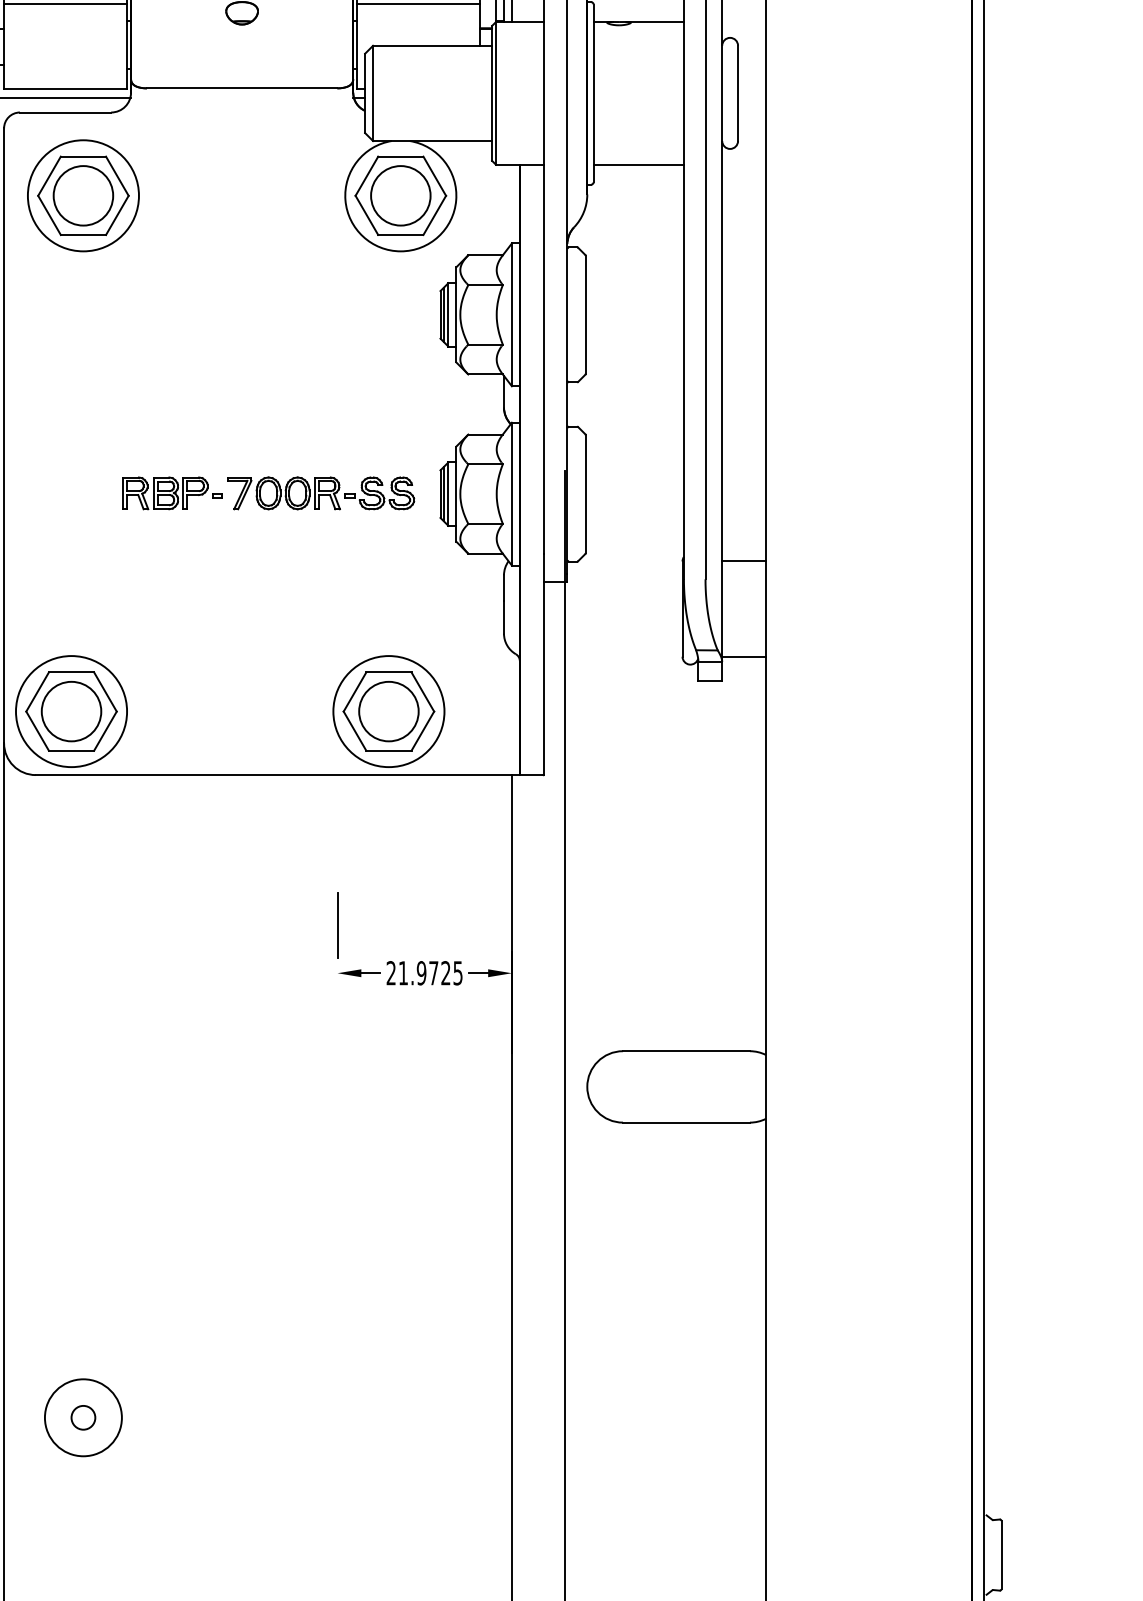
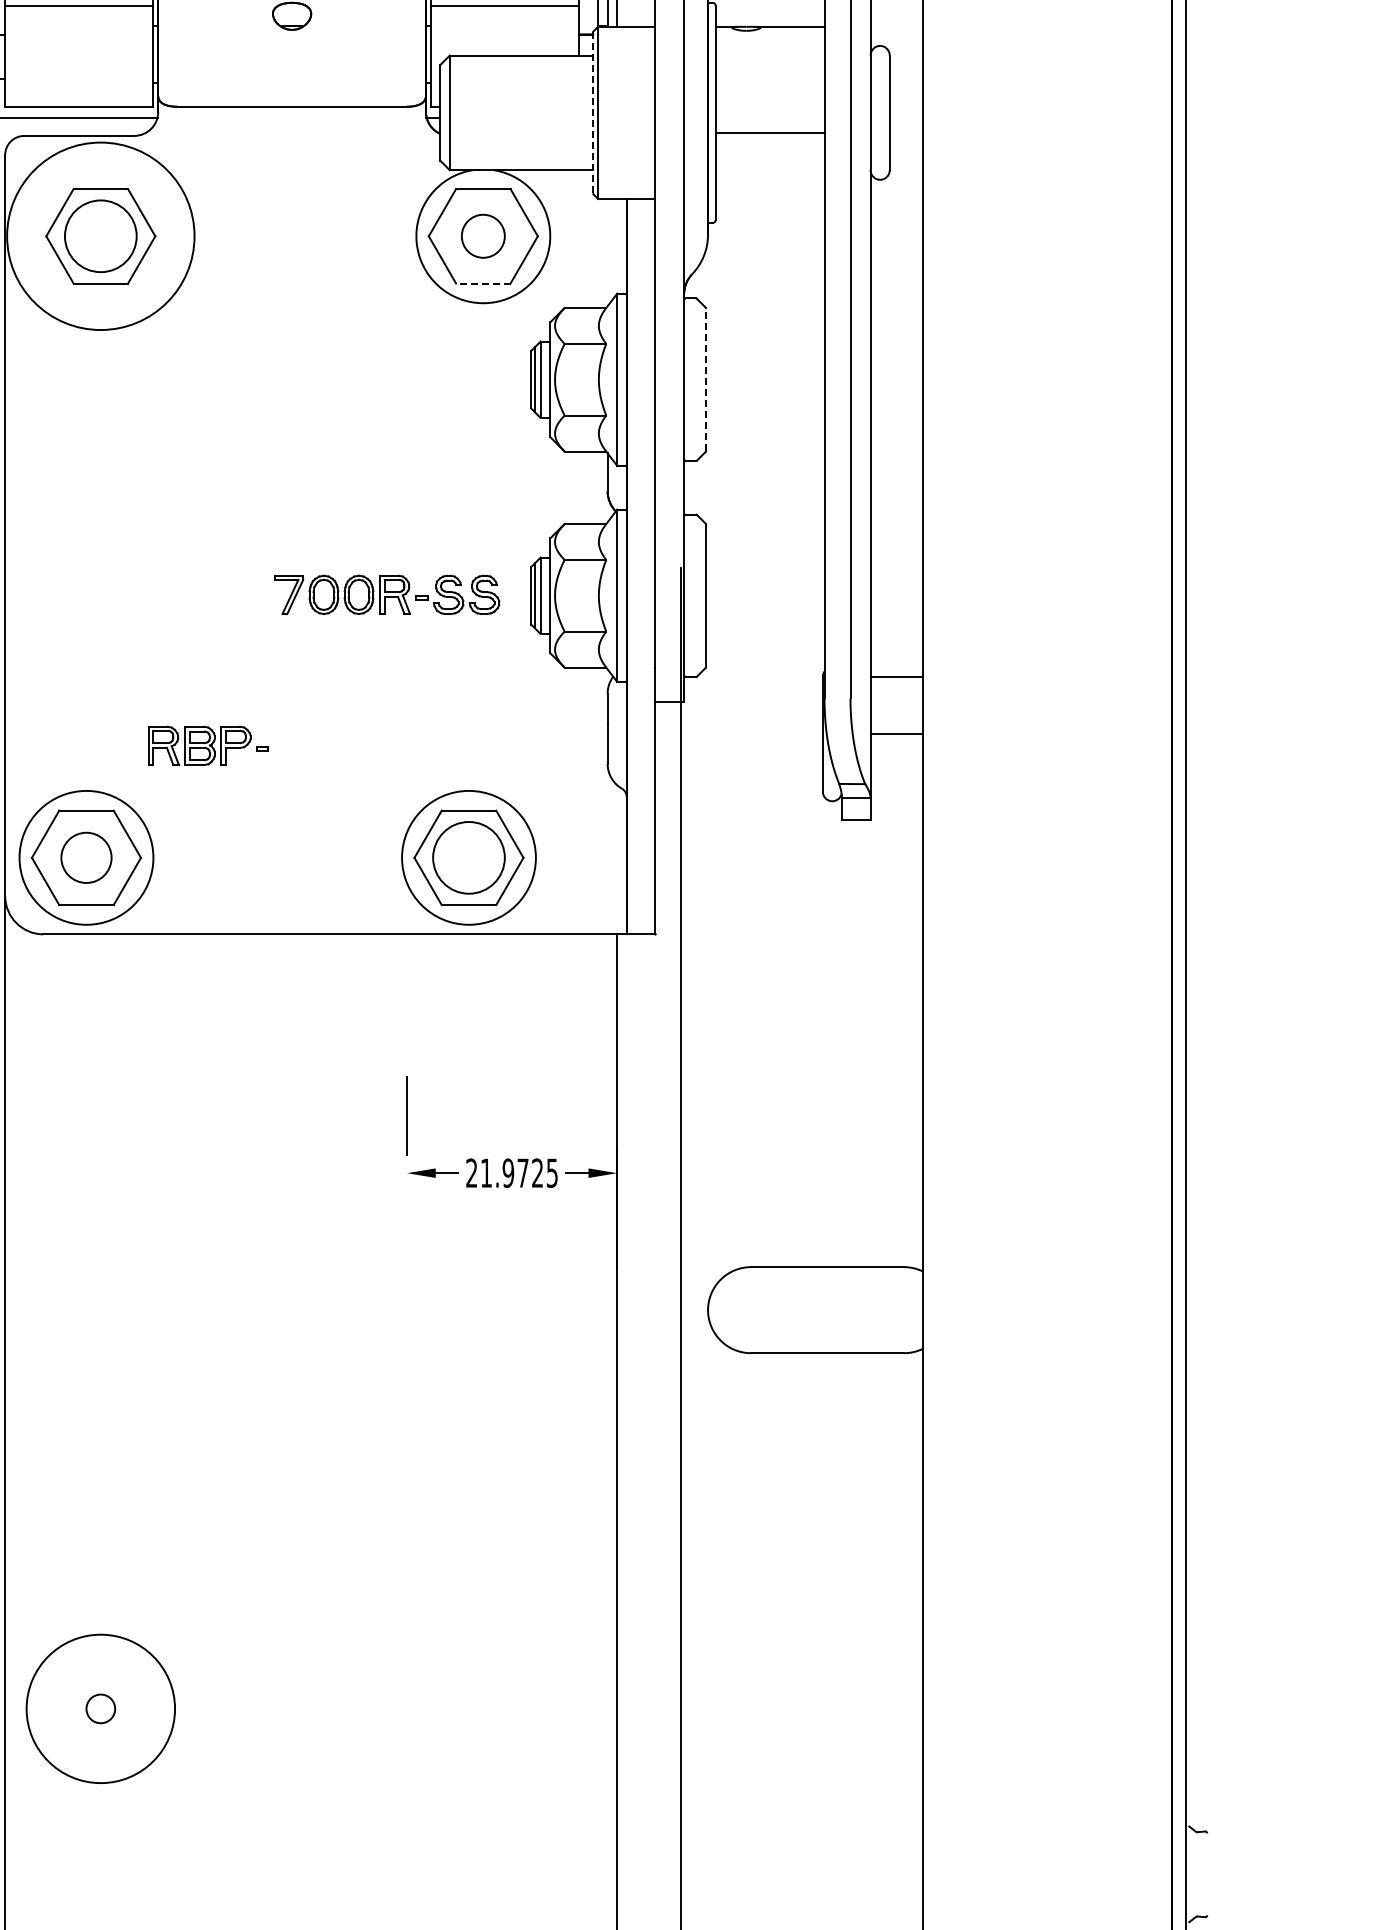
line: (492, 93) -> (593, 113), solid -> dashed
line: (638, 164) -> (769, 132), moved
circle: (83, 195) -> (100, 236), size x1.4
circle: (400, 195) -> (483, 236), size x0.6
line: (400, 234) -> (482, 283), solid -> dashed
line: (586, 314) -> (706, 379), solid -> dashed
part: (172, 493) -> (208, 745), moved
line: (743, 656) -> (896, 733), moved
circle: (71, 711) -> (86, 857), size x0.7
circle: (83, 1417) -> (100, 1708), size x1.6
line: (1001, 1555) -> (1207, 1874), removed

